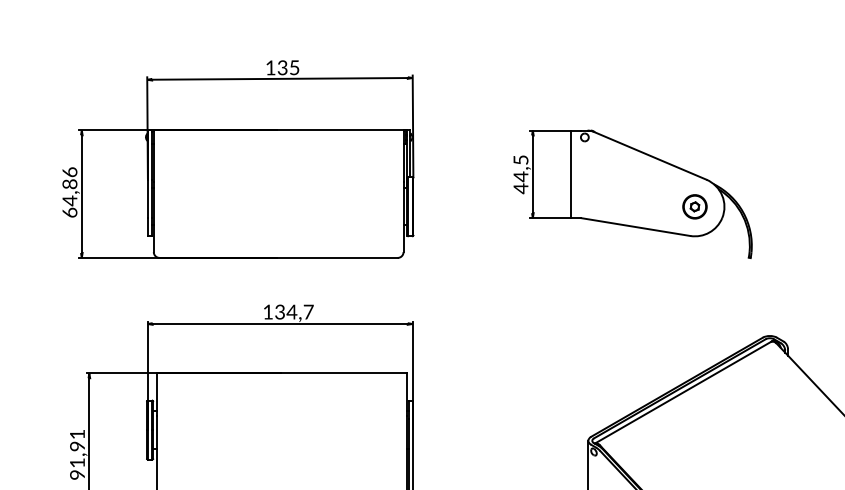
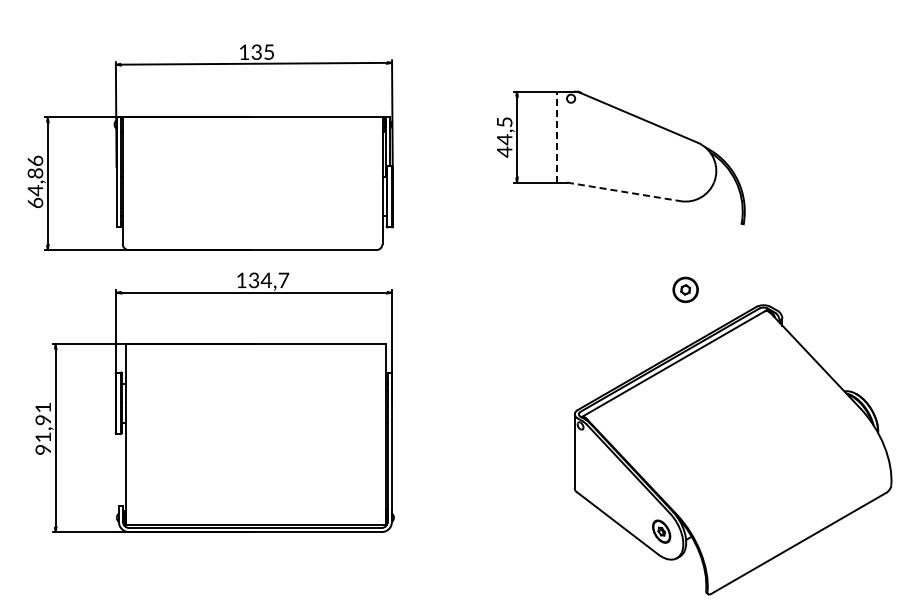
part: (238, 159) -> (210, 147), moved
line: (570, 174) -> (556, 137), solid -> dashed
part: (694, 206) -> (685, 289), moved
line: (635, 226) -> (623, 191), solid -> dashed

